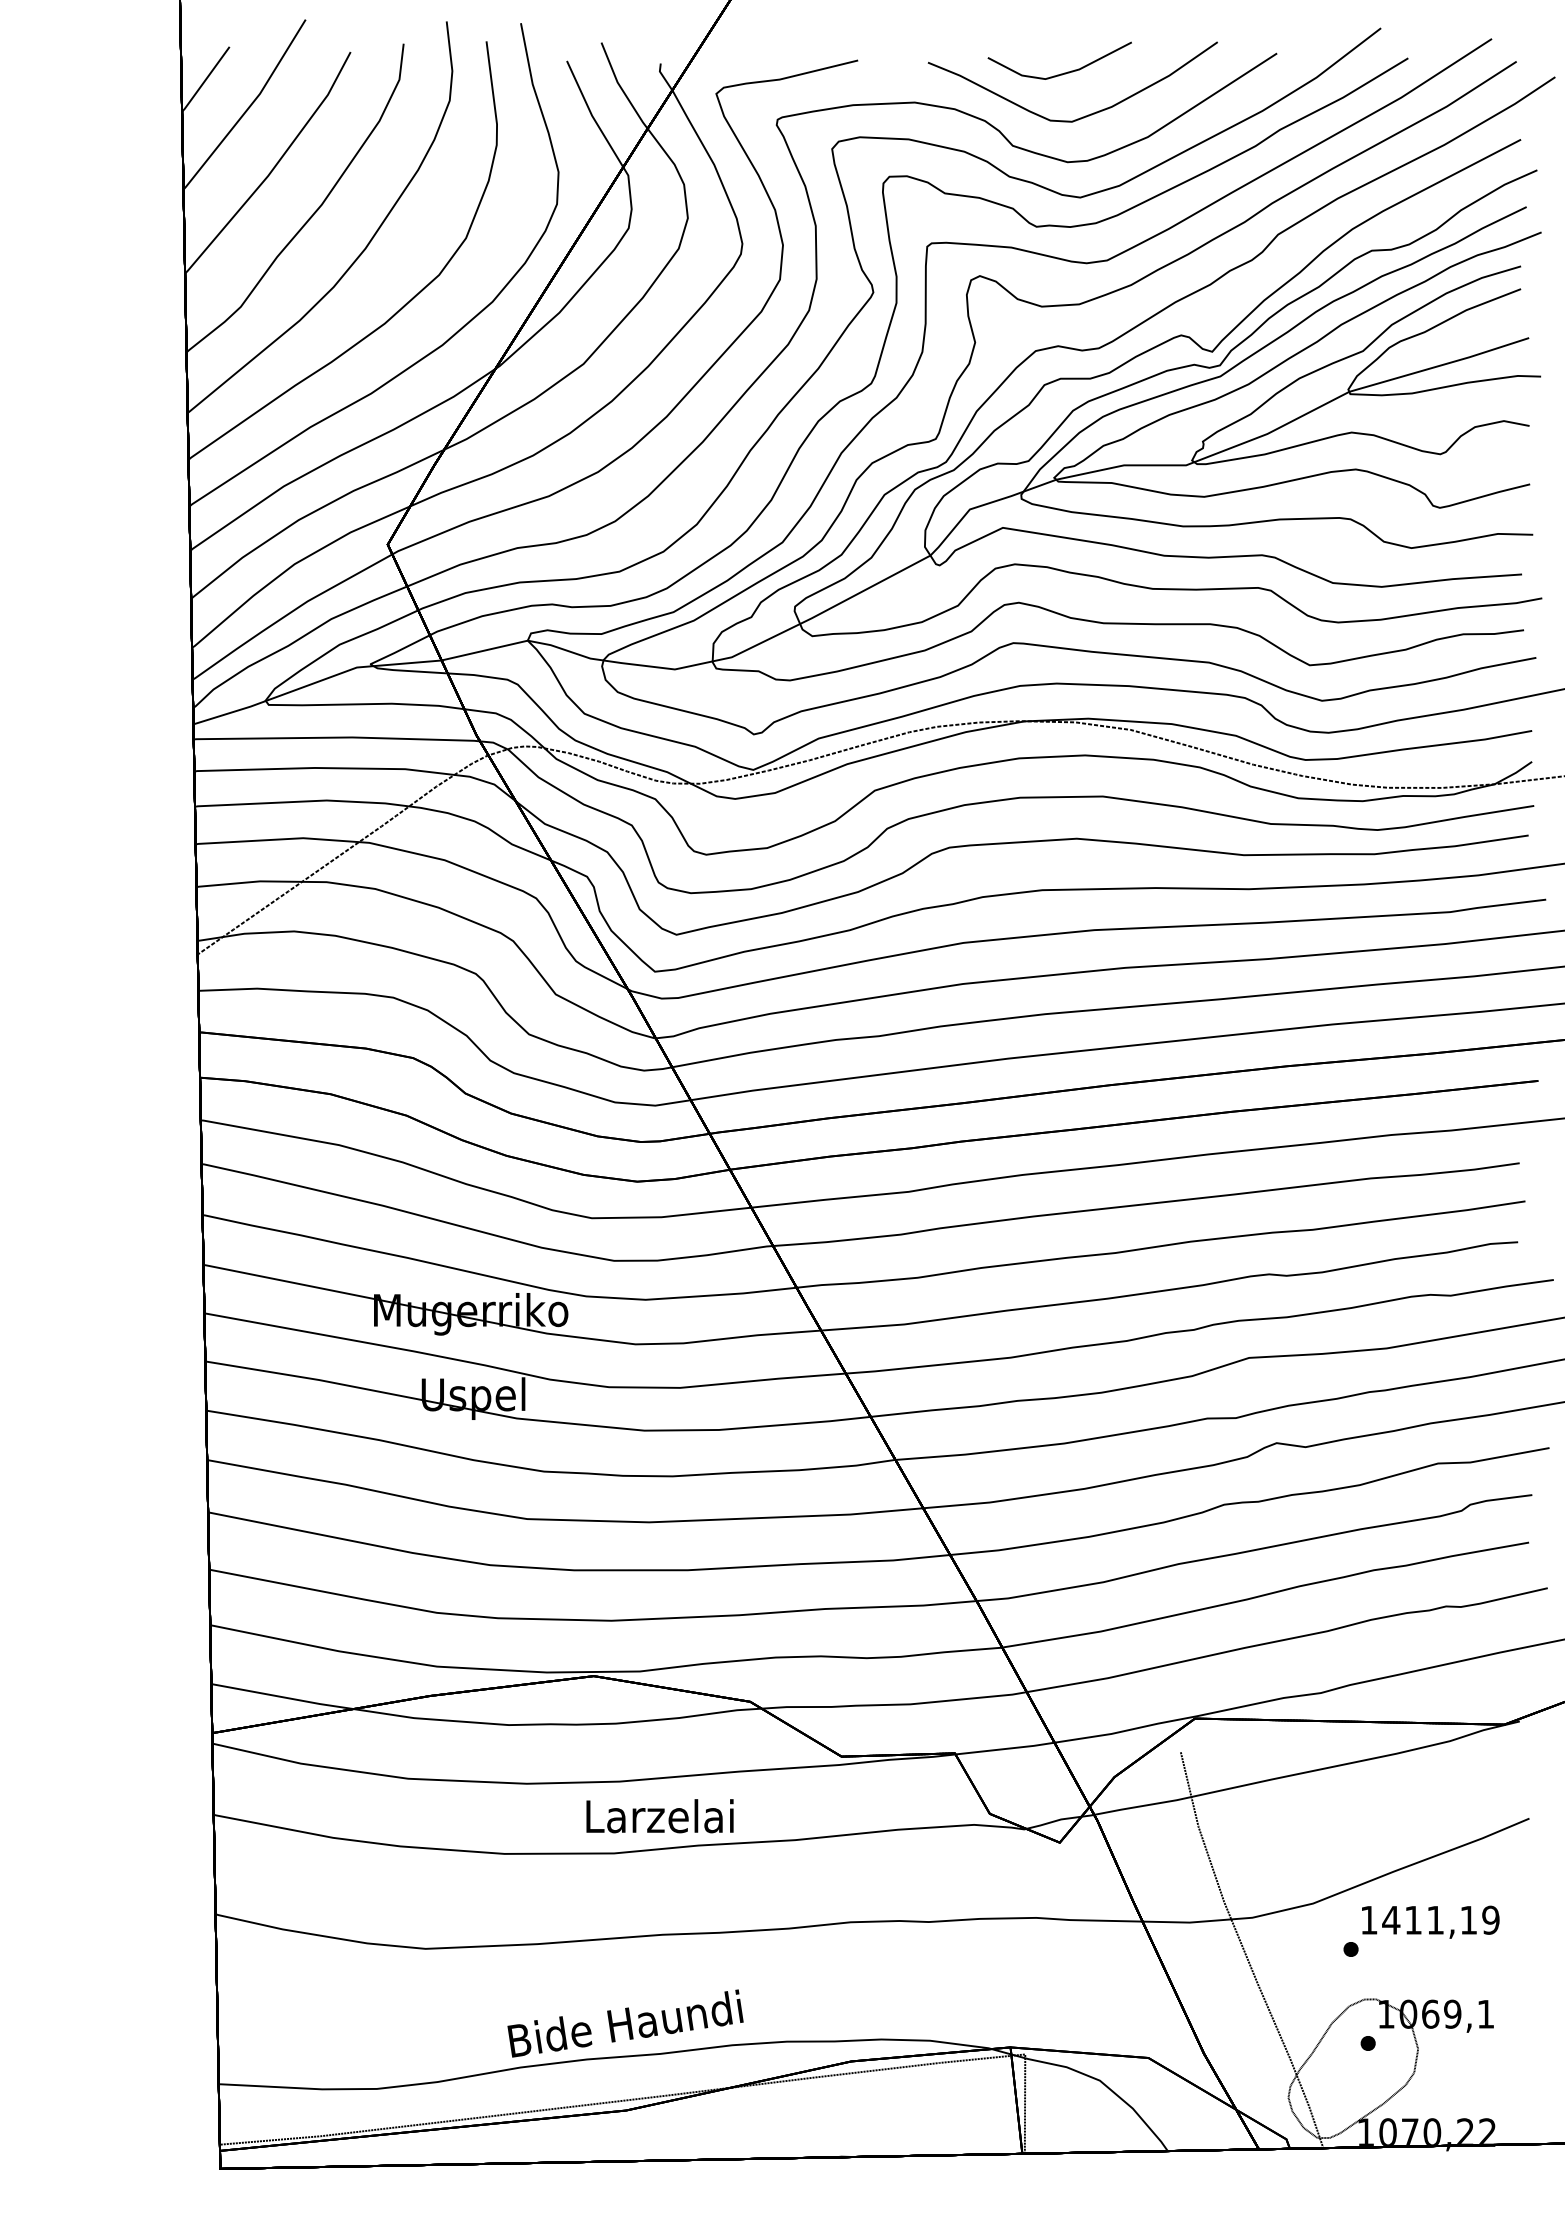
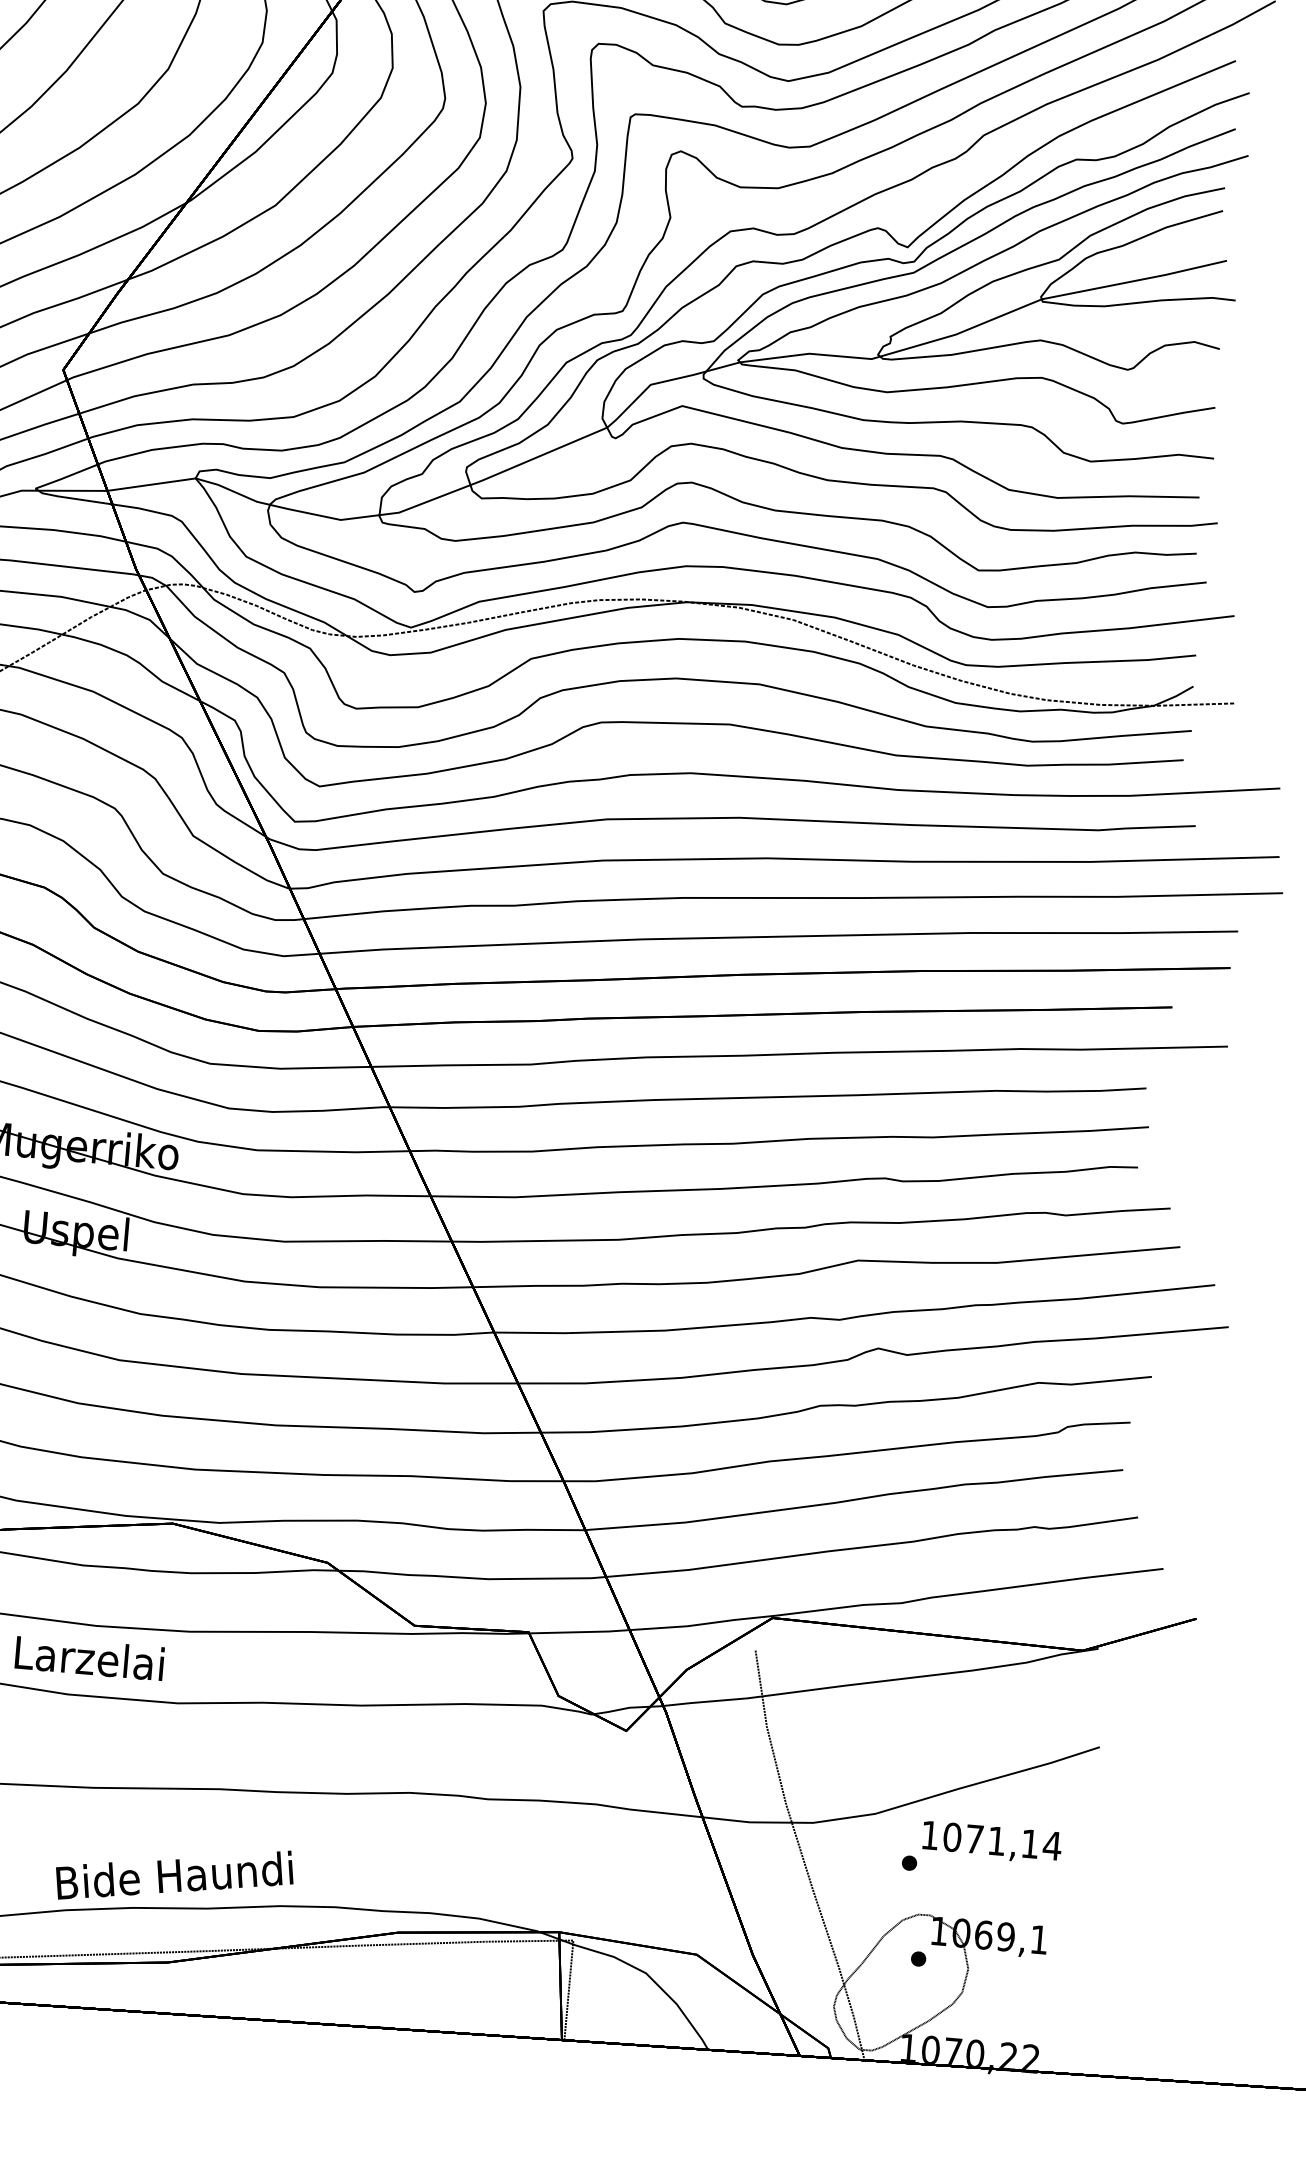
text: (659, 1816) -> (89, 1658), moved
text: (1441, 1919) -> (1002, 1840), 1411,19 -> 1071,14

